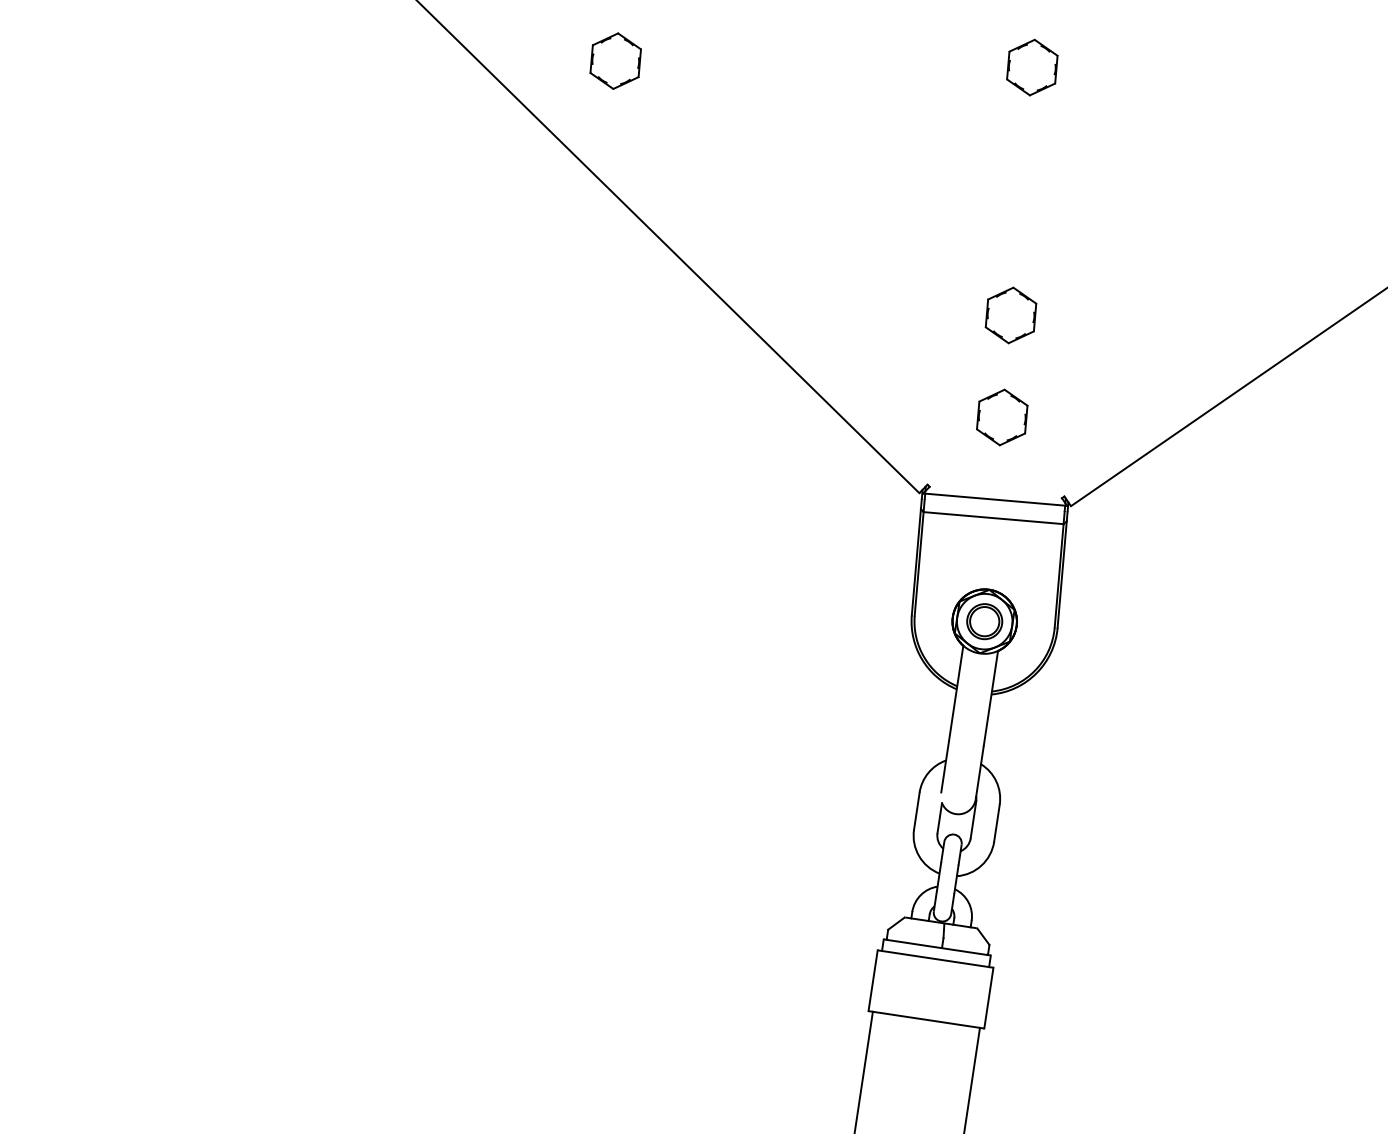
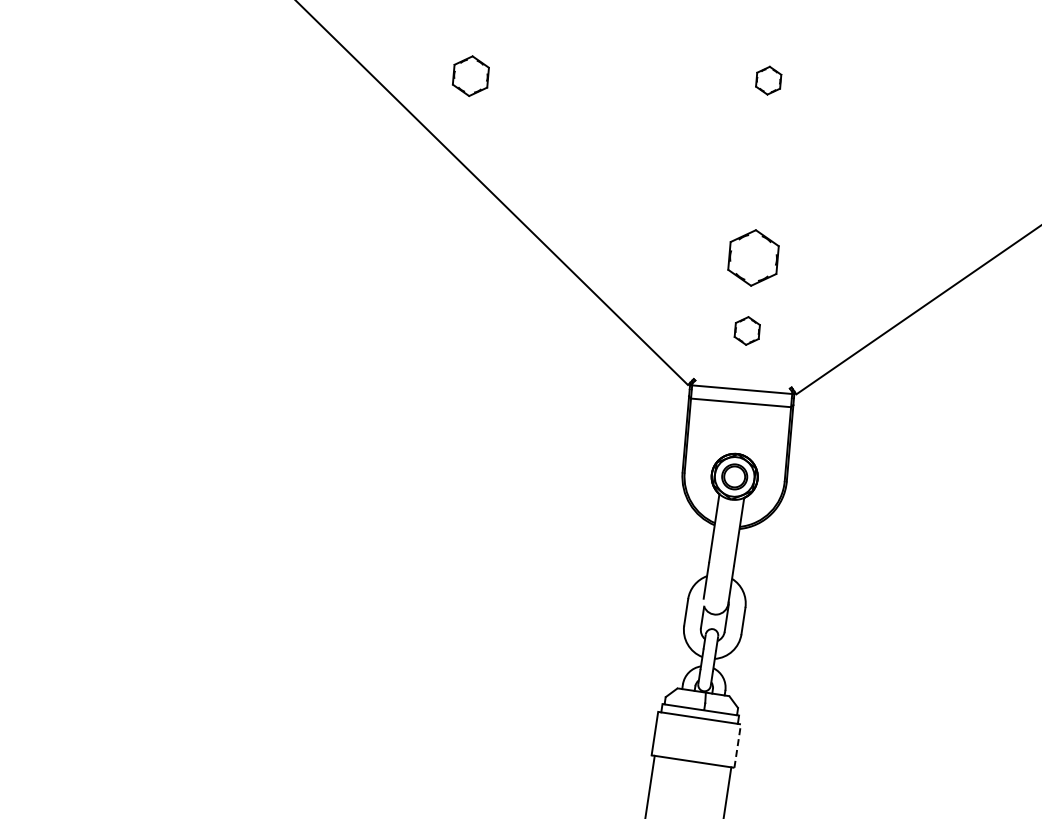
part: (1031, 67) -> (768, 80), size x0.7
part: (1011, 314) -> (753, 257), size x1.4
part: (1002, 416) -> (747, 330), size x0.7
line: (988, 998) -> (737, 746), solid -> dashed

